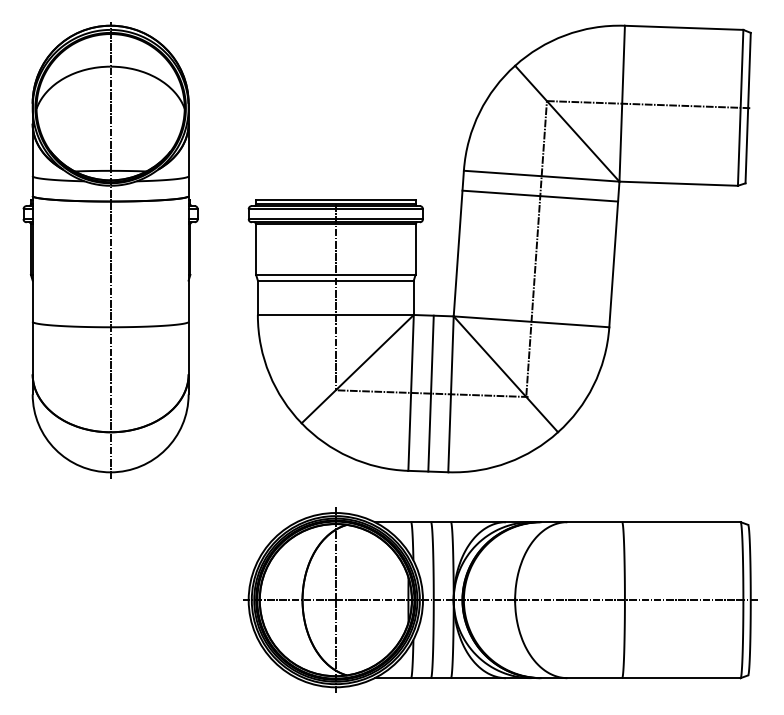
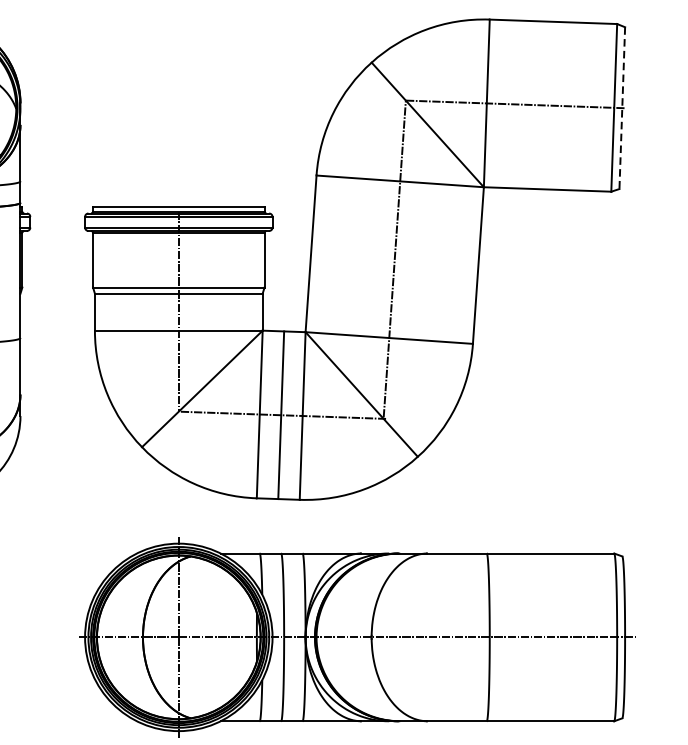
line: (748, 108) -> (622, 108), solid -> dashed
line: (540, 195) -> (398, 202), removed

